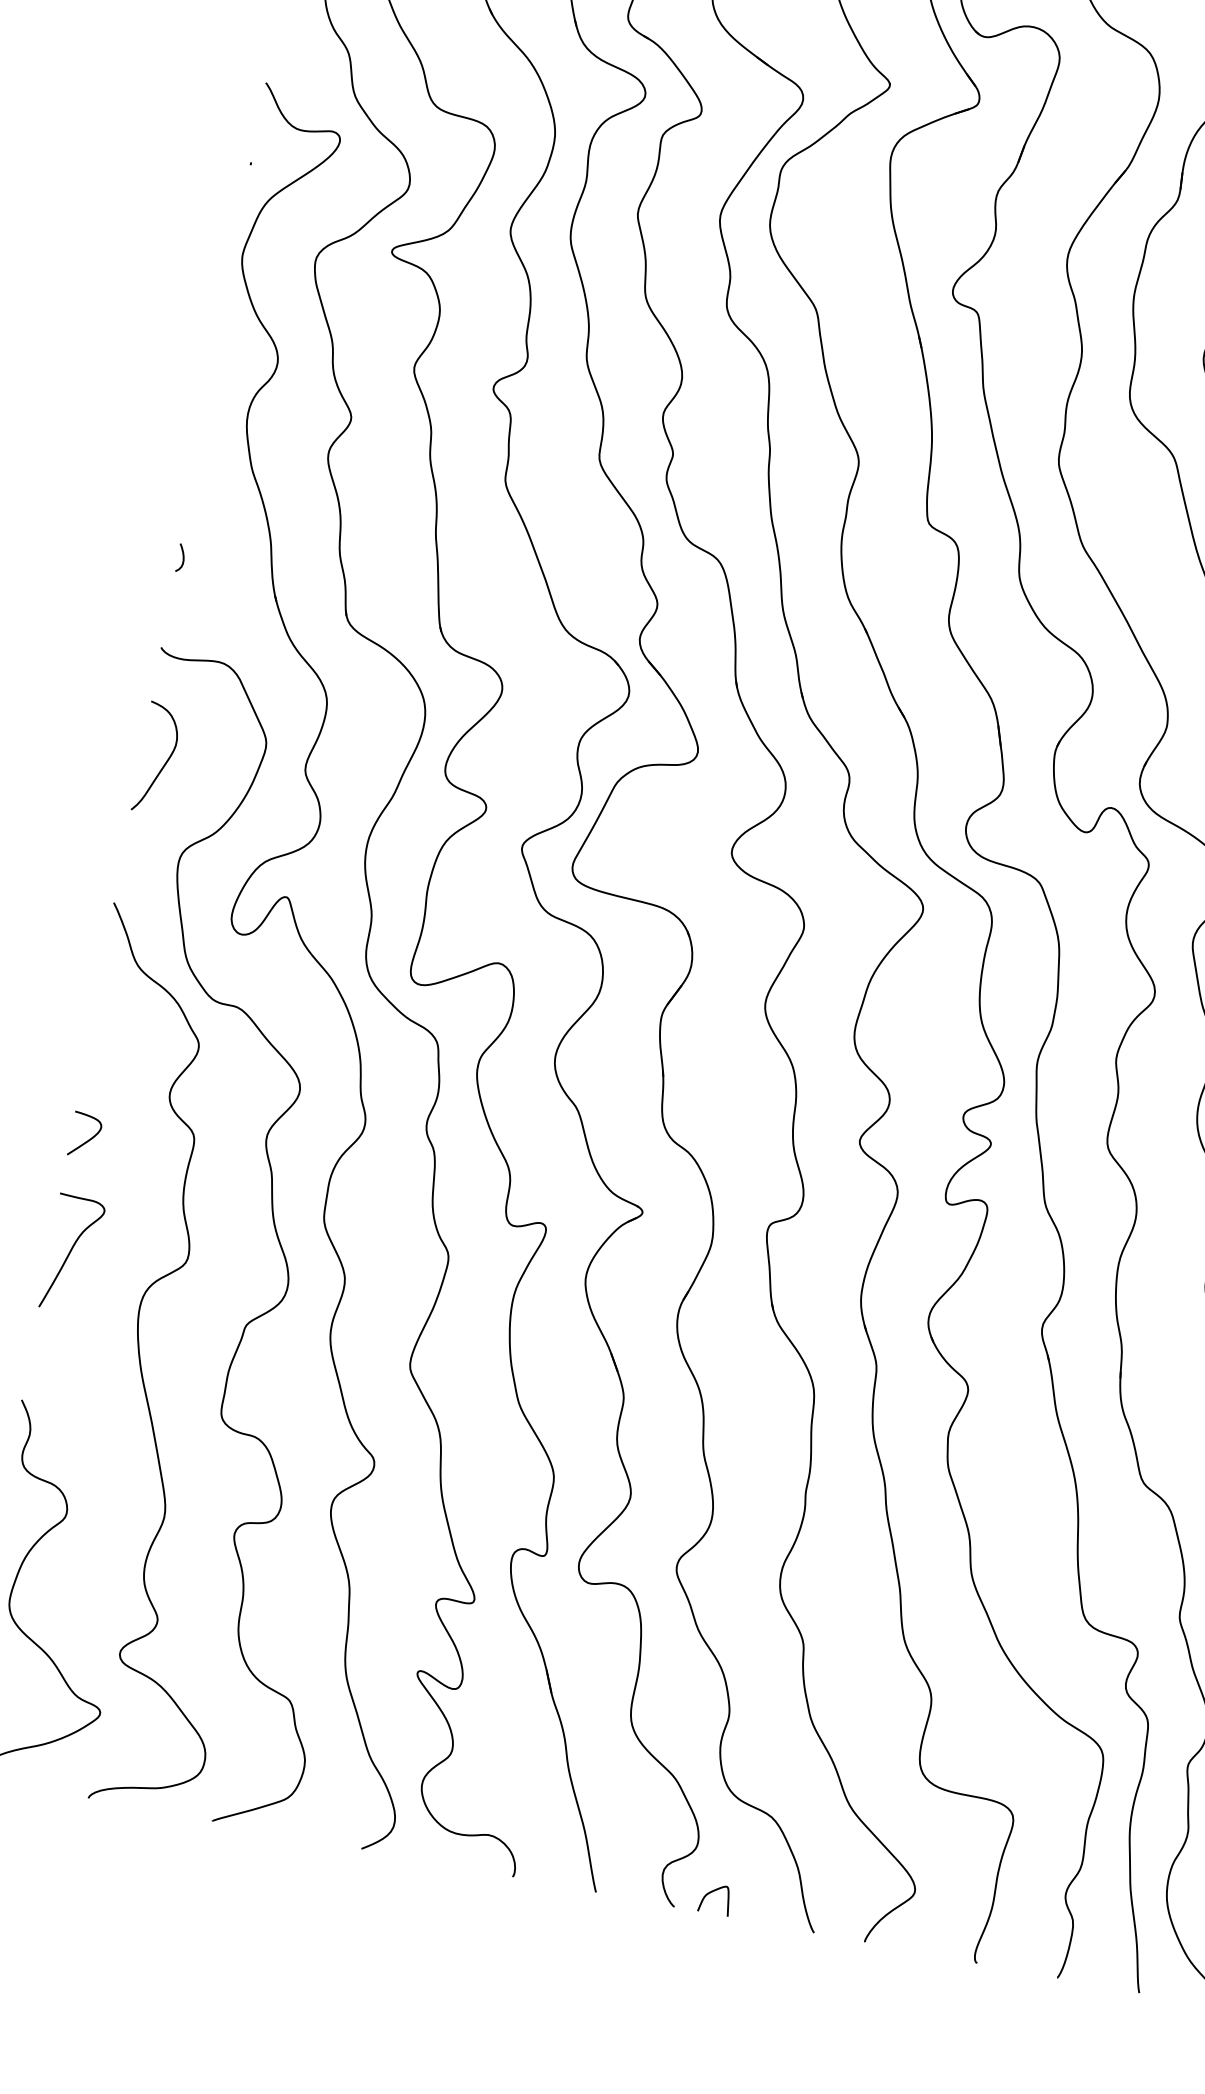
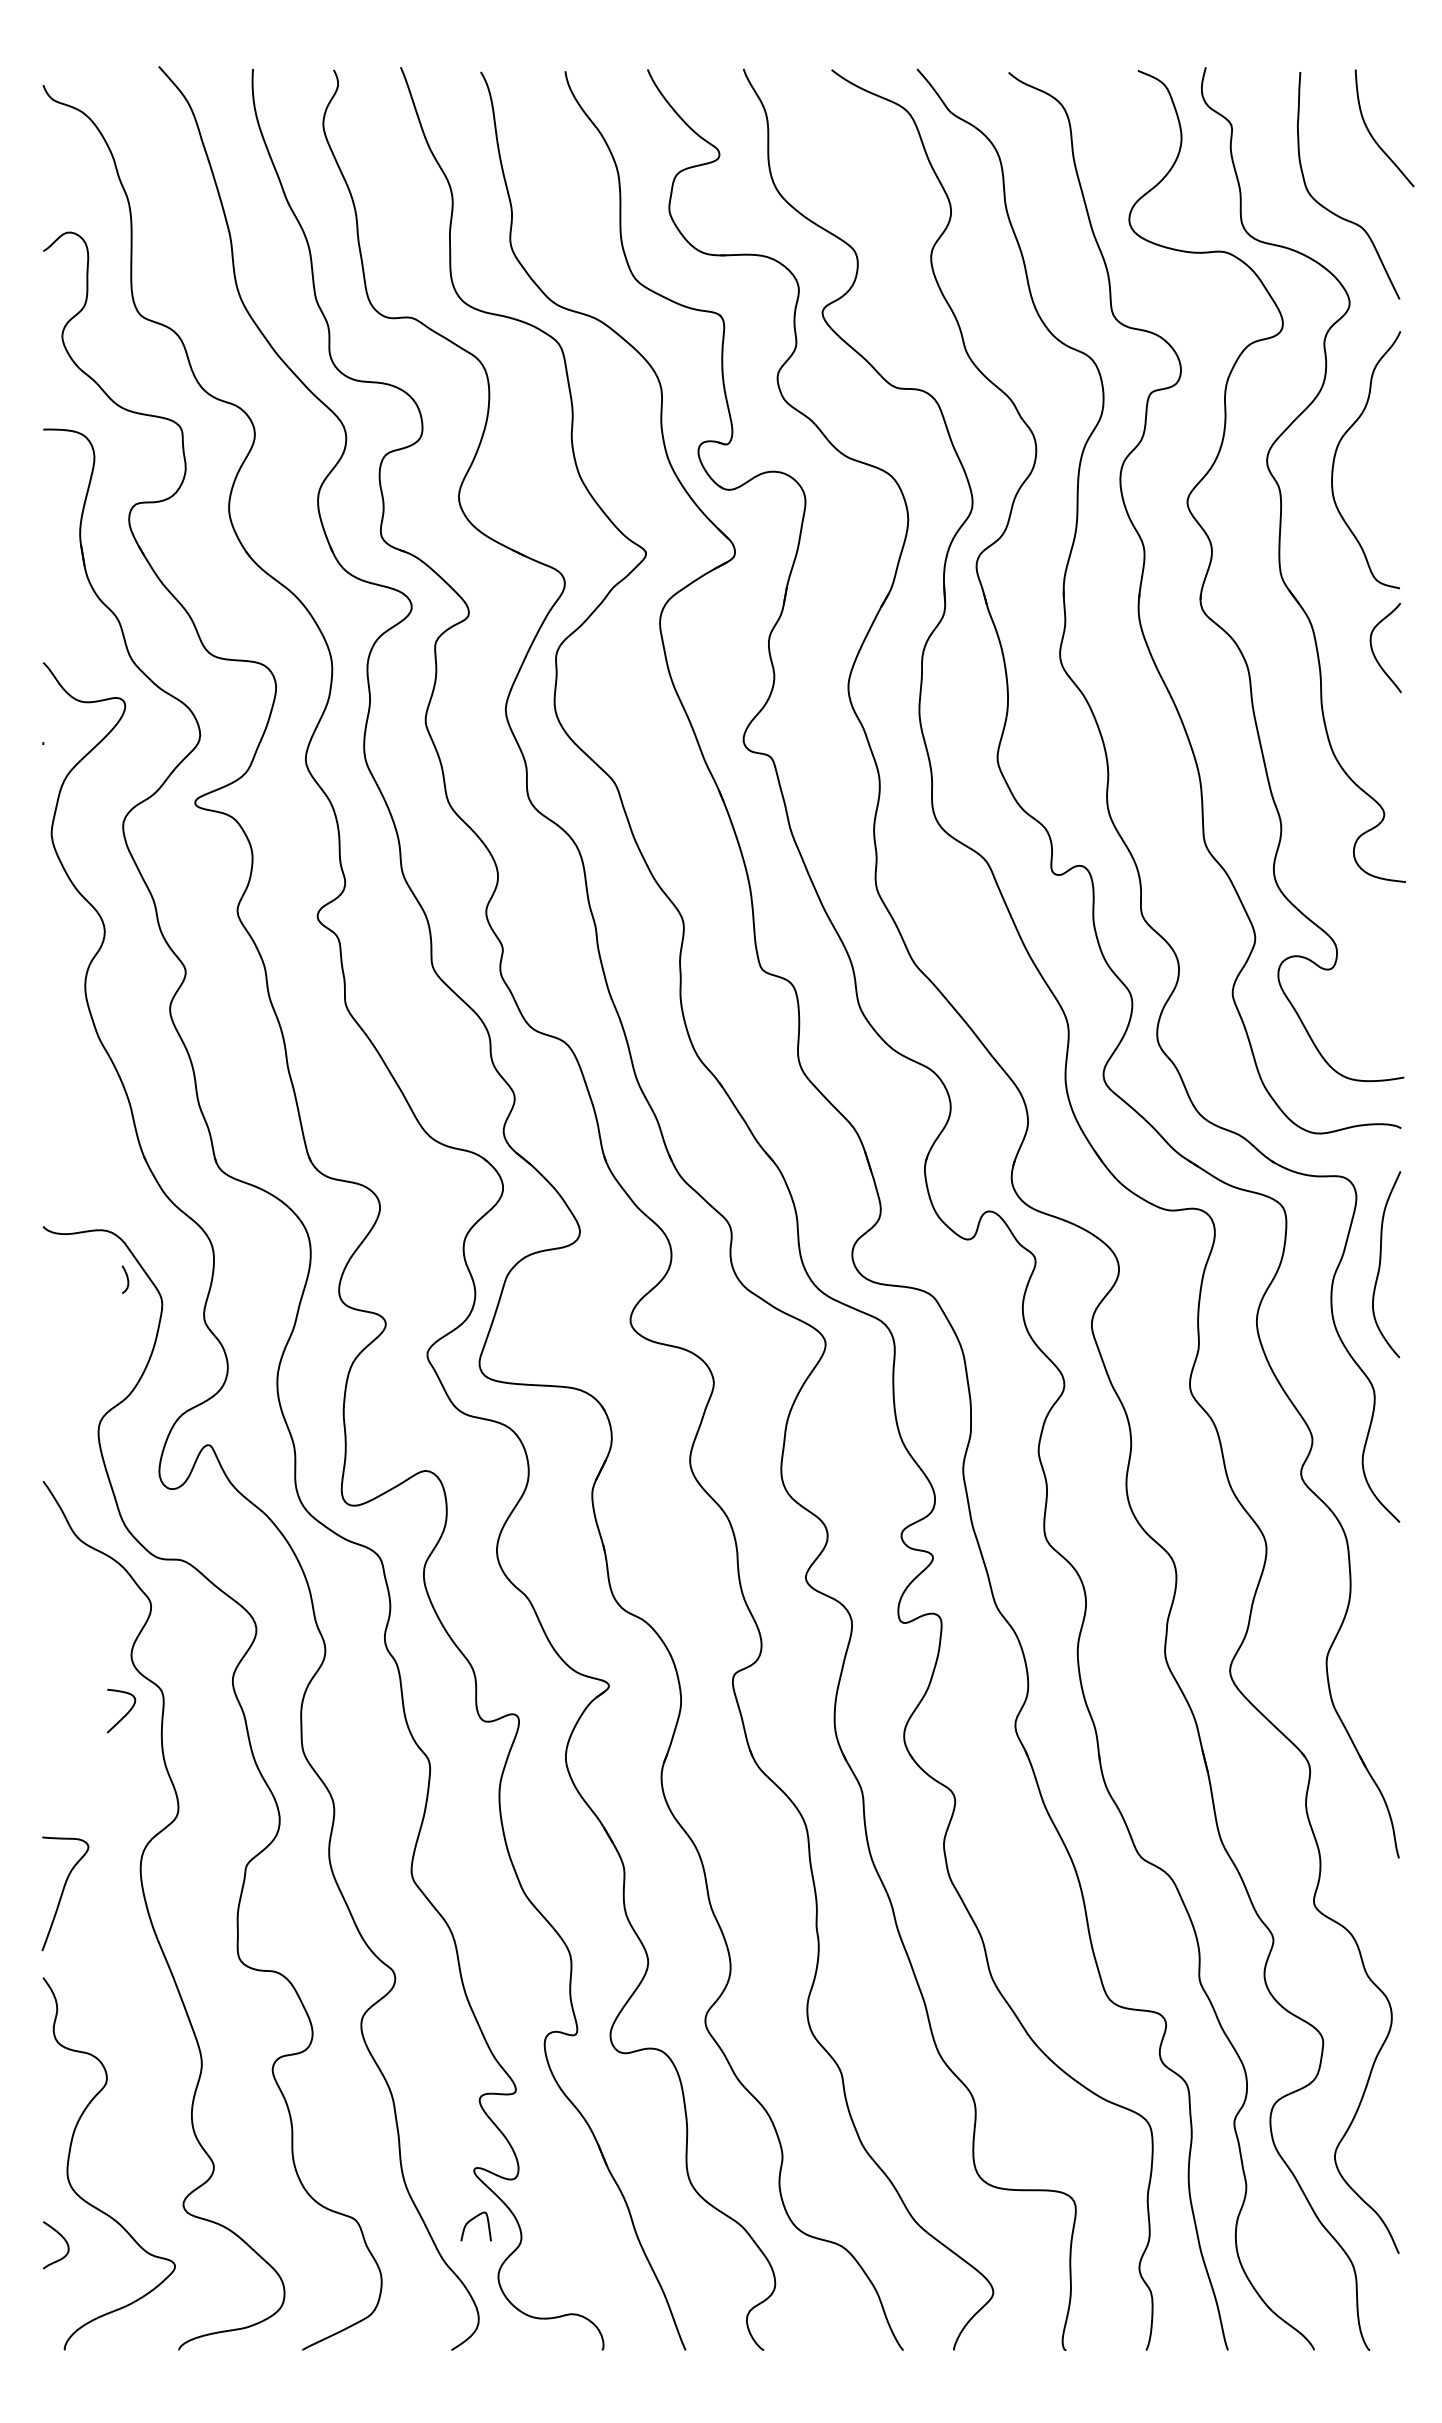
curve: (182, 557) -> (126, 1278), moved
curve: (164, 763) -> (67, 1337), removed
curve: (88, 1139) -> (125, 1714), moved
curve: (70, 1253) -> (63, 1893), moved
curve: (712, 1892) -> (472, 2220), moved

